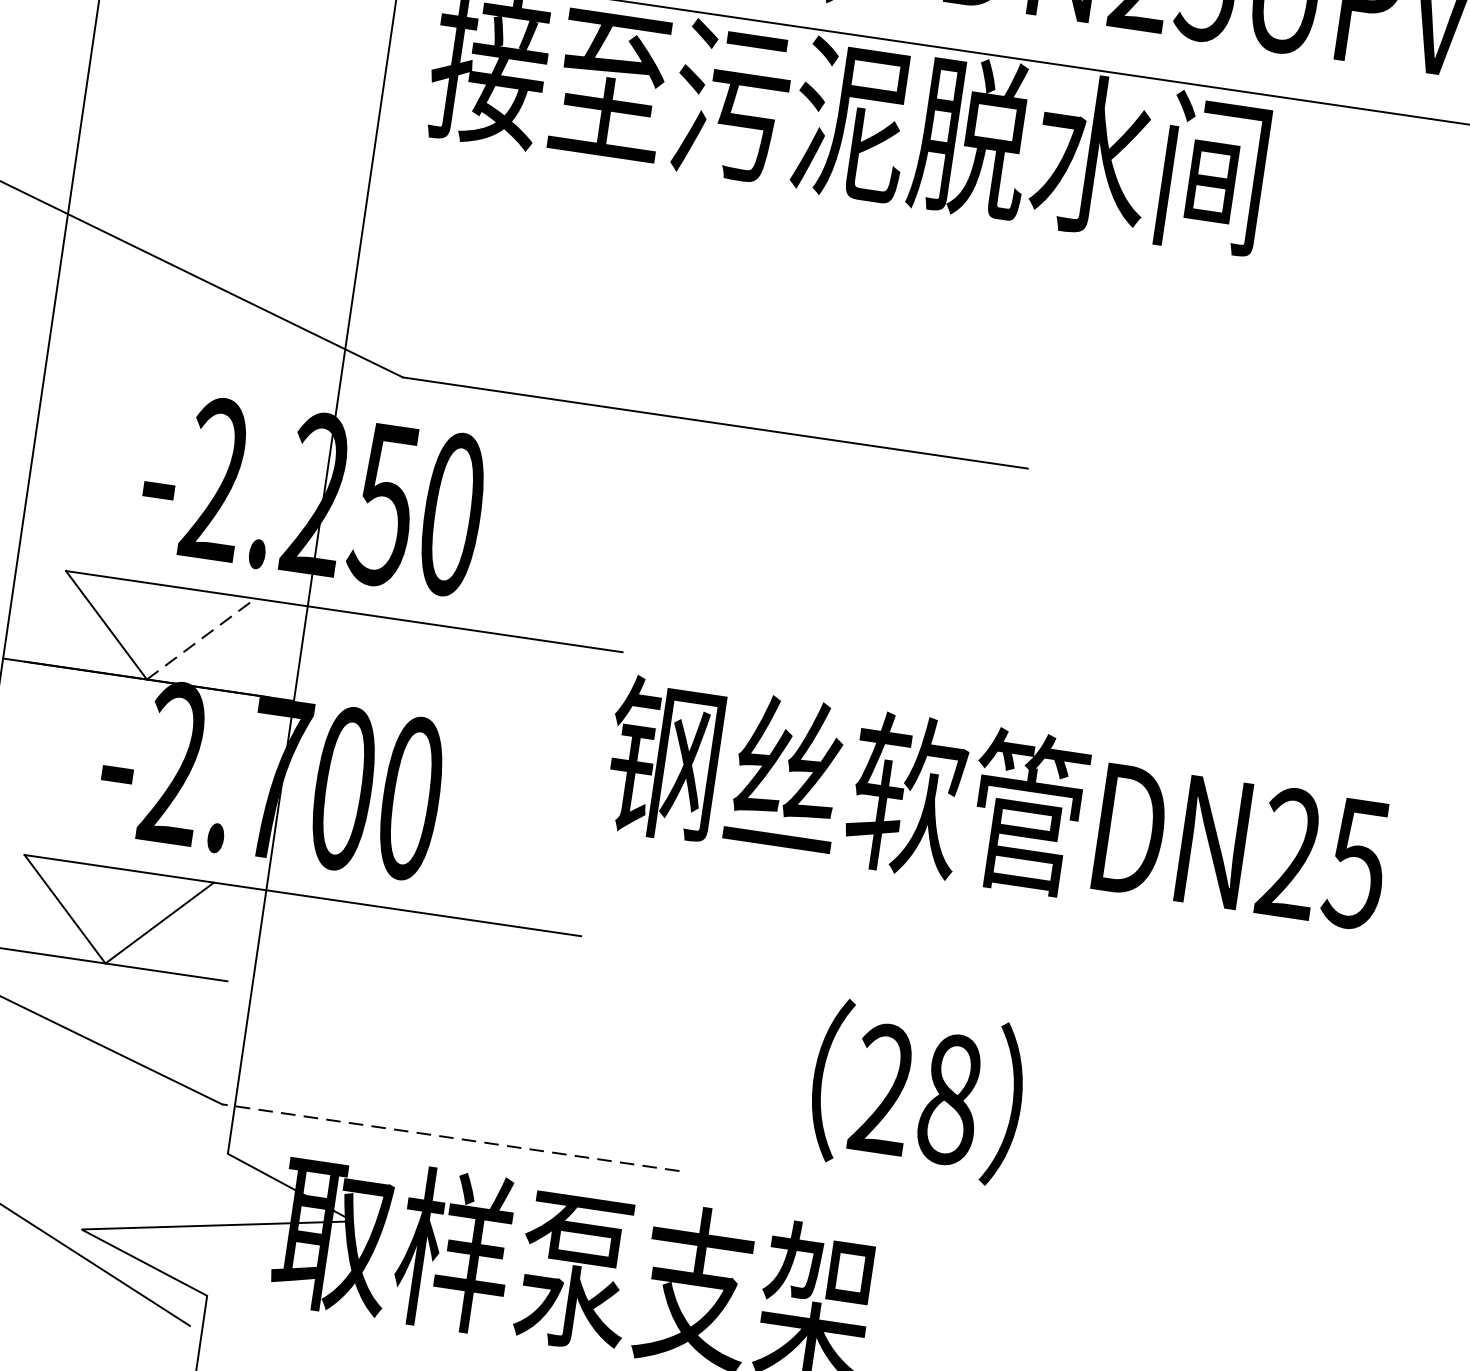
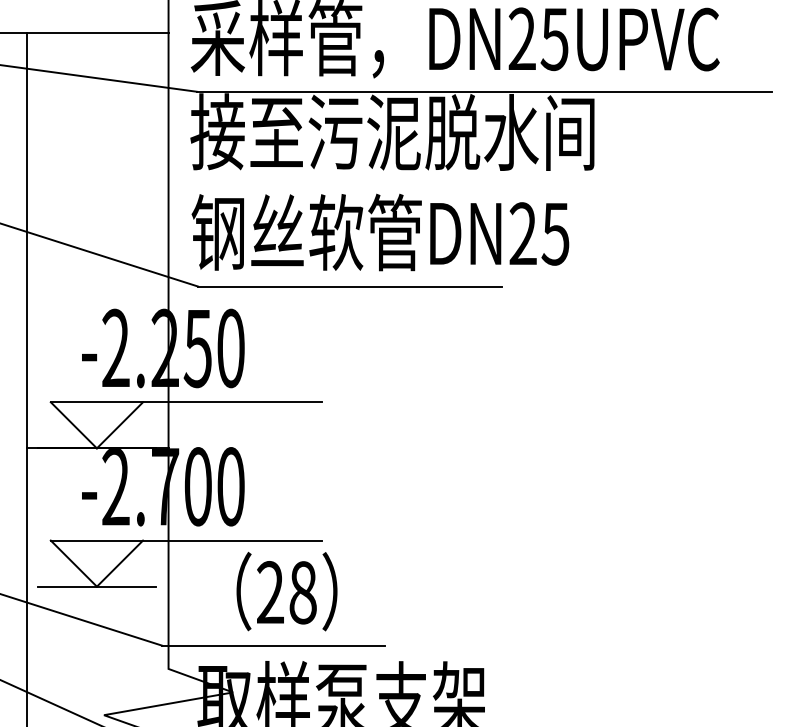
line: (200, 639) -> (119, 425), dashed -> solid
text: (997, 808) -> (380, 232), moved
text: (916, 1091) -> (286, 591), moved
line: (450, 1137) -> (273, 645), dashed -> solid

